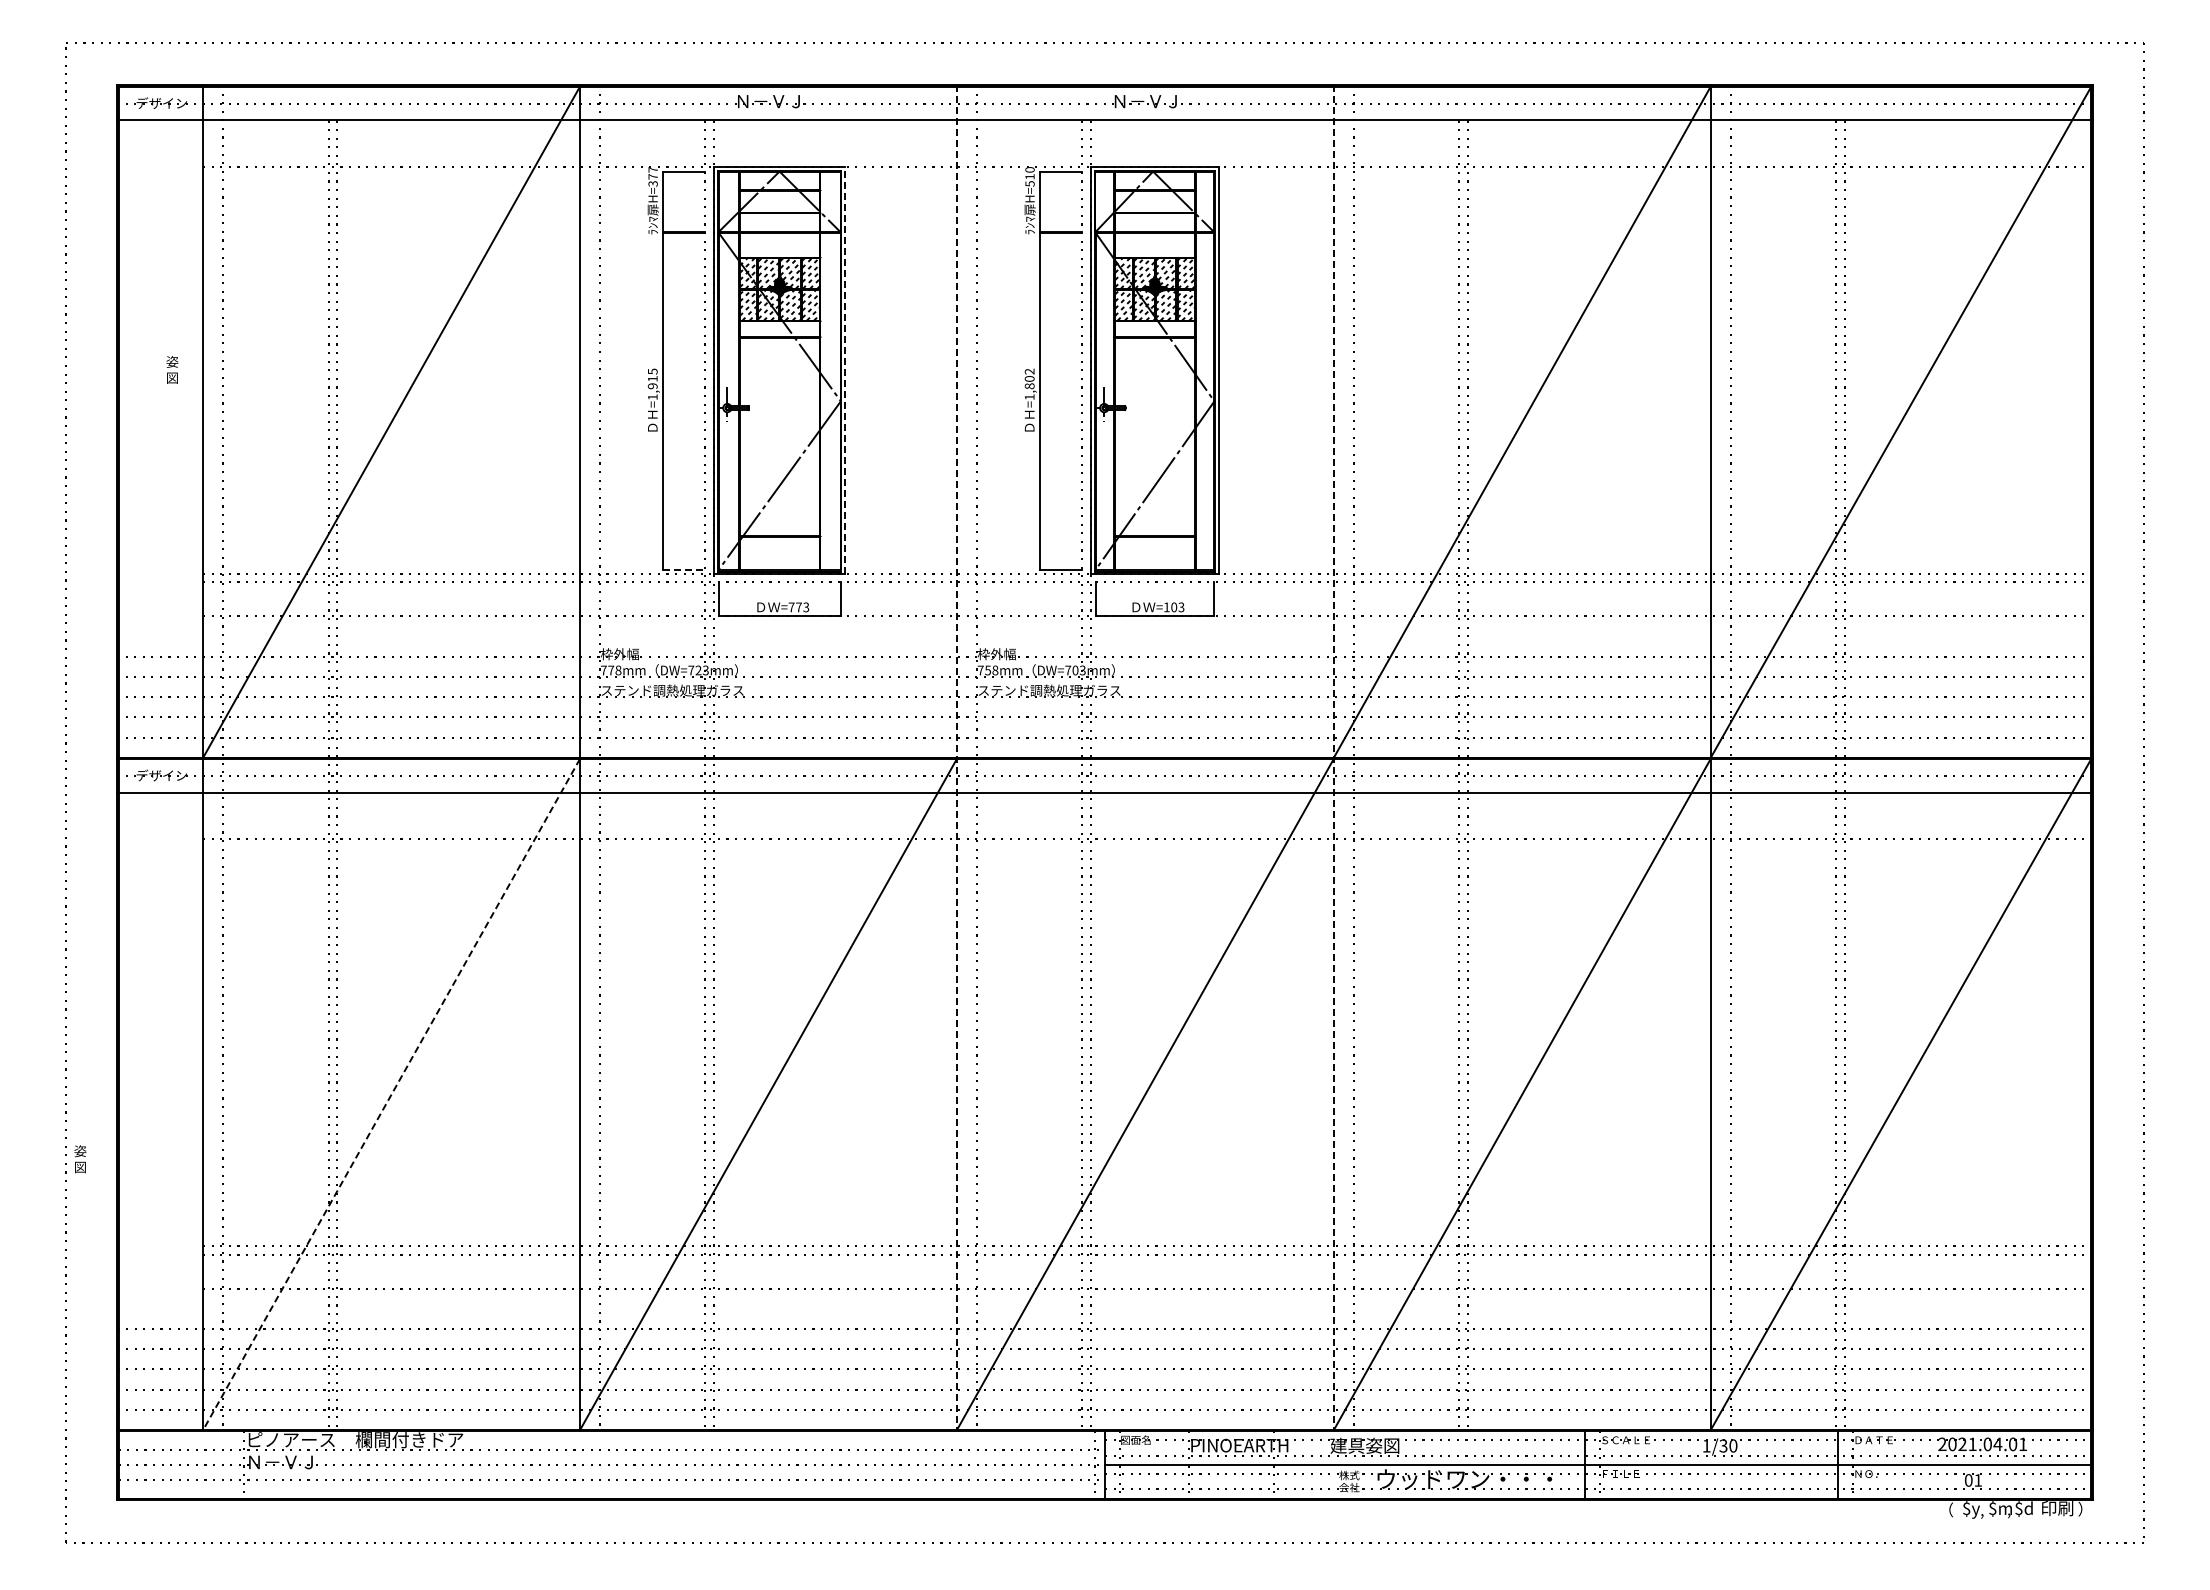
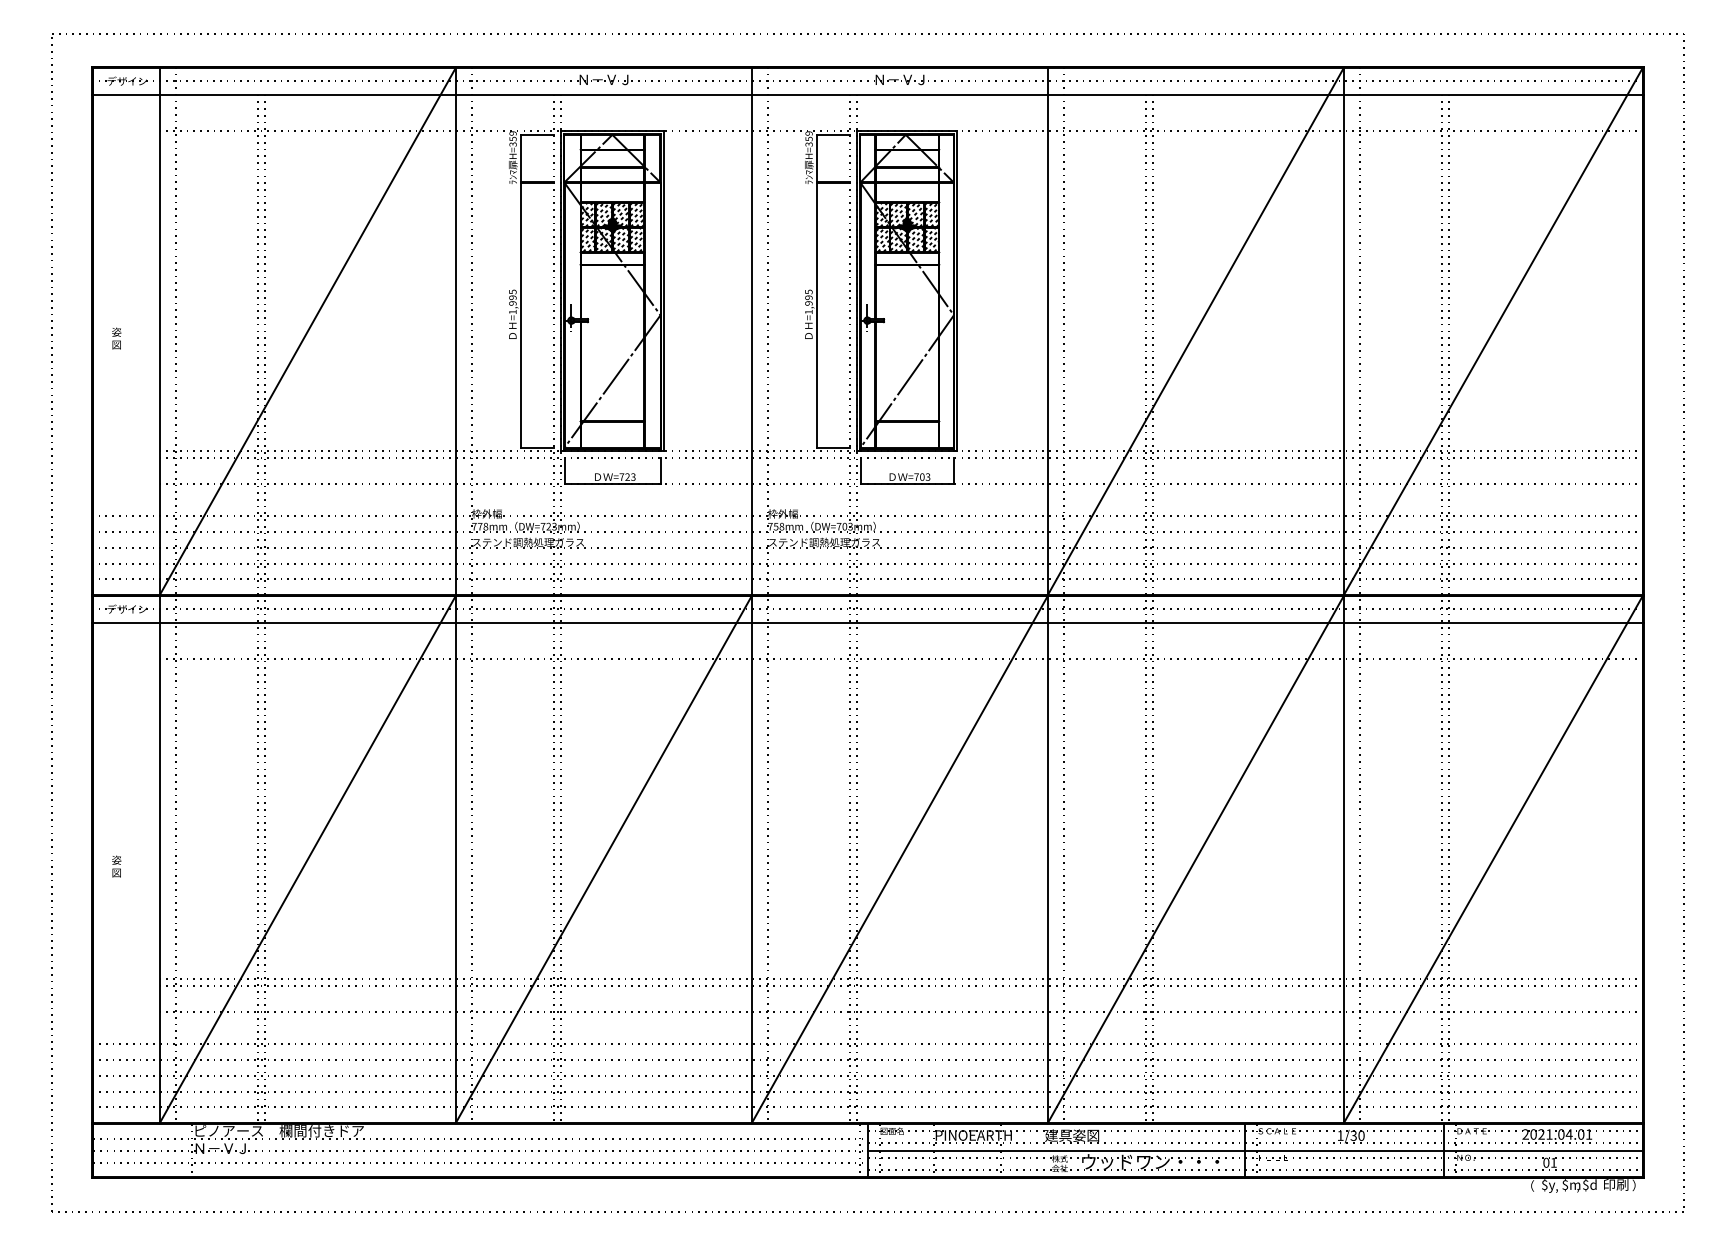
text: (652, 173) -> (512, 136), H=377 -> H=359
text: (1029, 176) -> (808, 138), H=510 -> H=359
text: (172, 369) -> (116, 338), moved
line: (845, 370) -> (664, 291), dashed -> solid
text: (652, 378) -> (512, 297), =1,915 -> =1,995
text: (1029, 378) -> (808, 297), =1,802 -> =1,995
line: (684, 569) -> (537, 447), dashed -> solid
text: (798, 607) -> (627, 477), =773 -> =723
text: (1166, 607) -> (916, 477), =103 -> =703
line: (956, 757) -> (751, 595), dashed -> solid
line: (1333, 757) -> (1047, 595), dashed -> solid
line: (391, 1094) -> (307, 859), dashed -> solid
text: (80, 1159) -> (116, 866), moved

